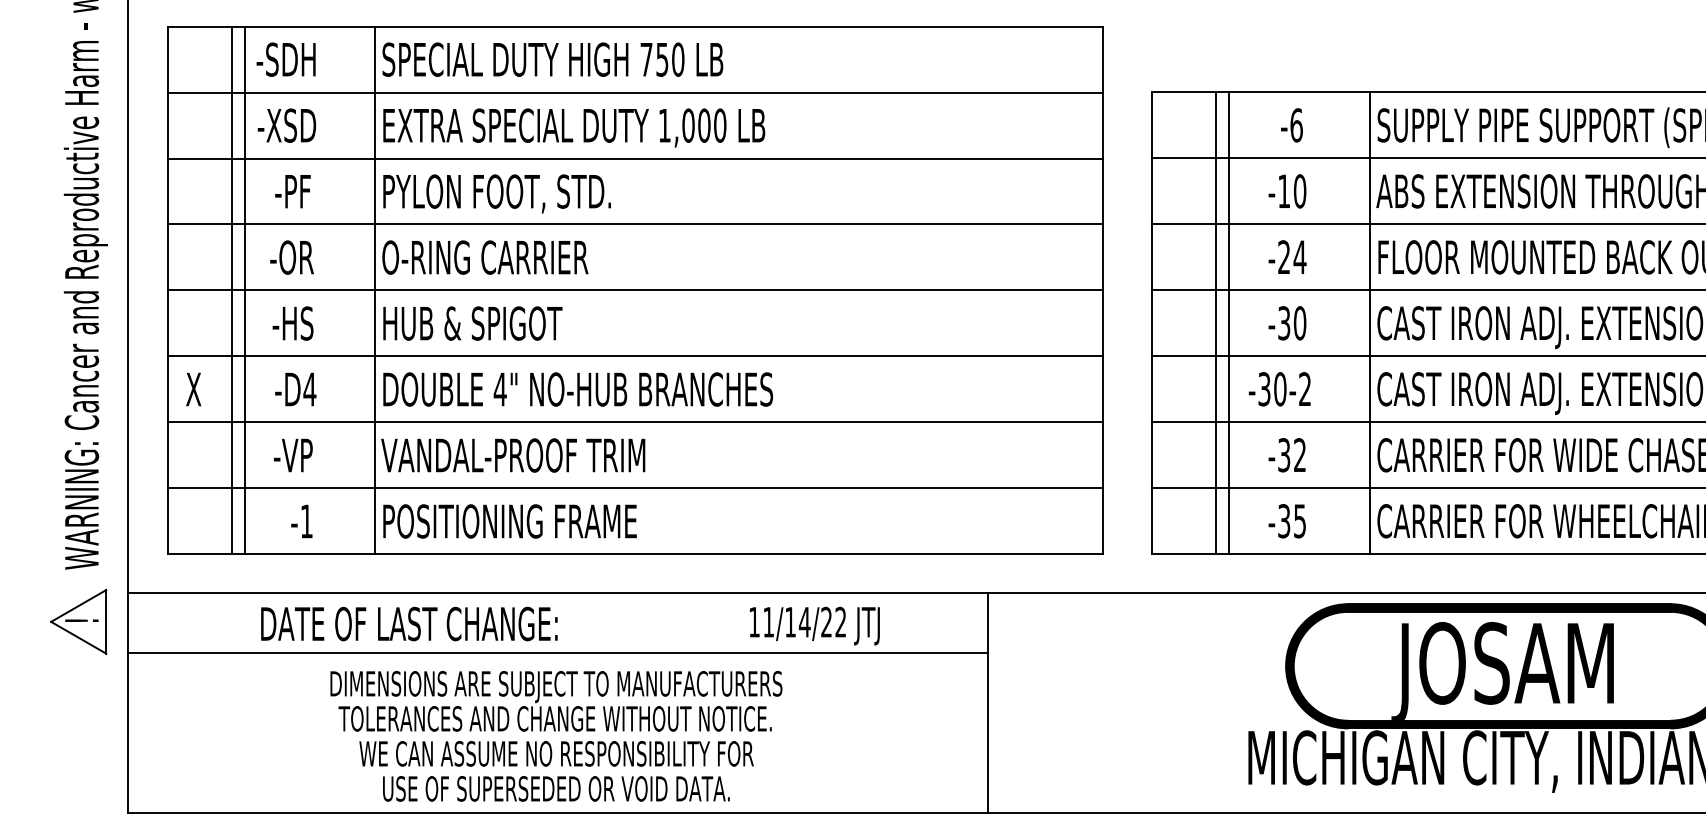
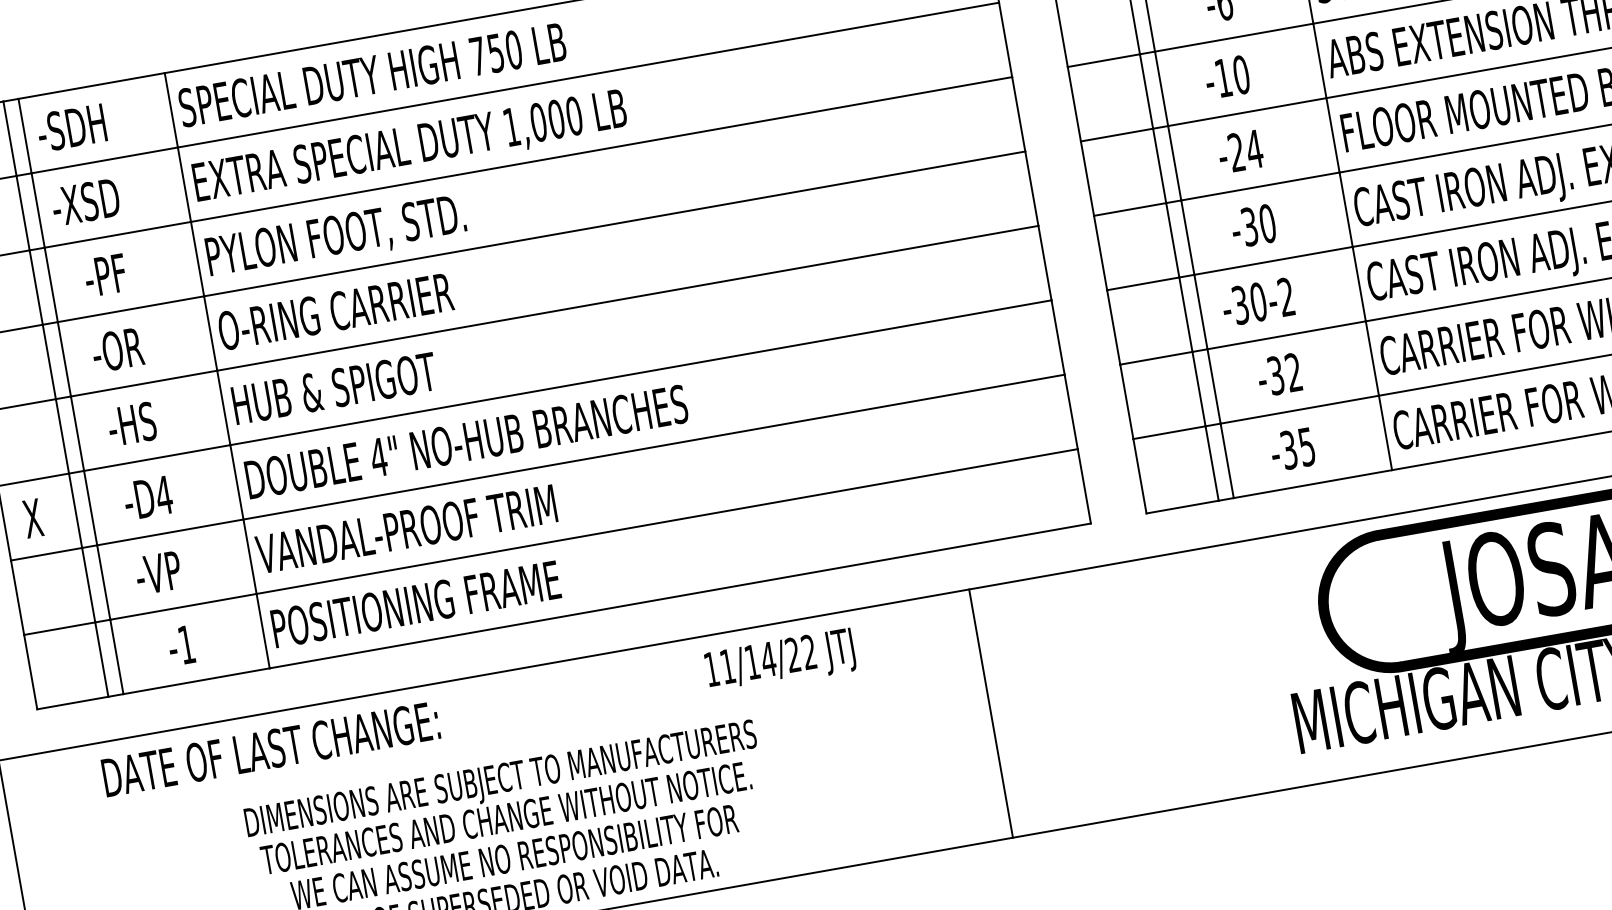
text: (409, 623) -> (270, 748), moved
line: (557, 652) -> (495, 742), removed

